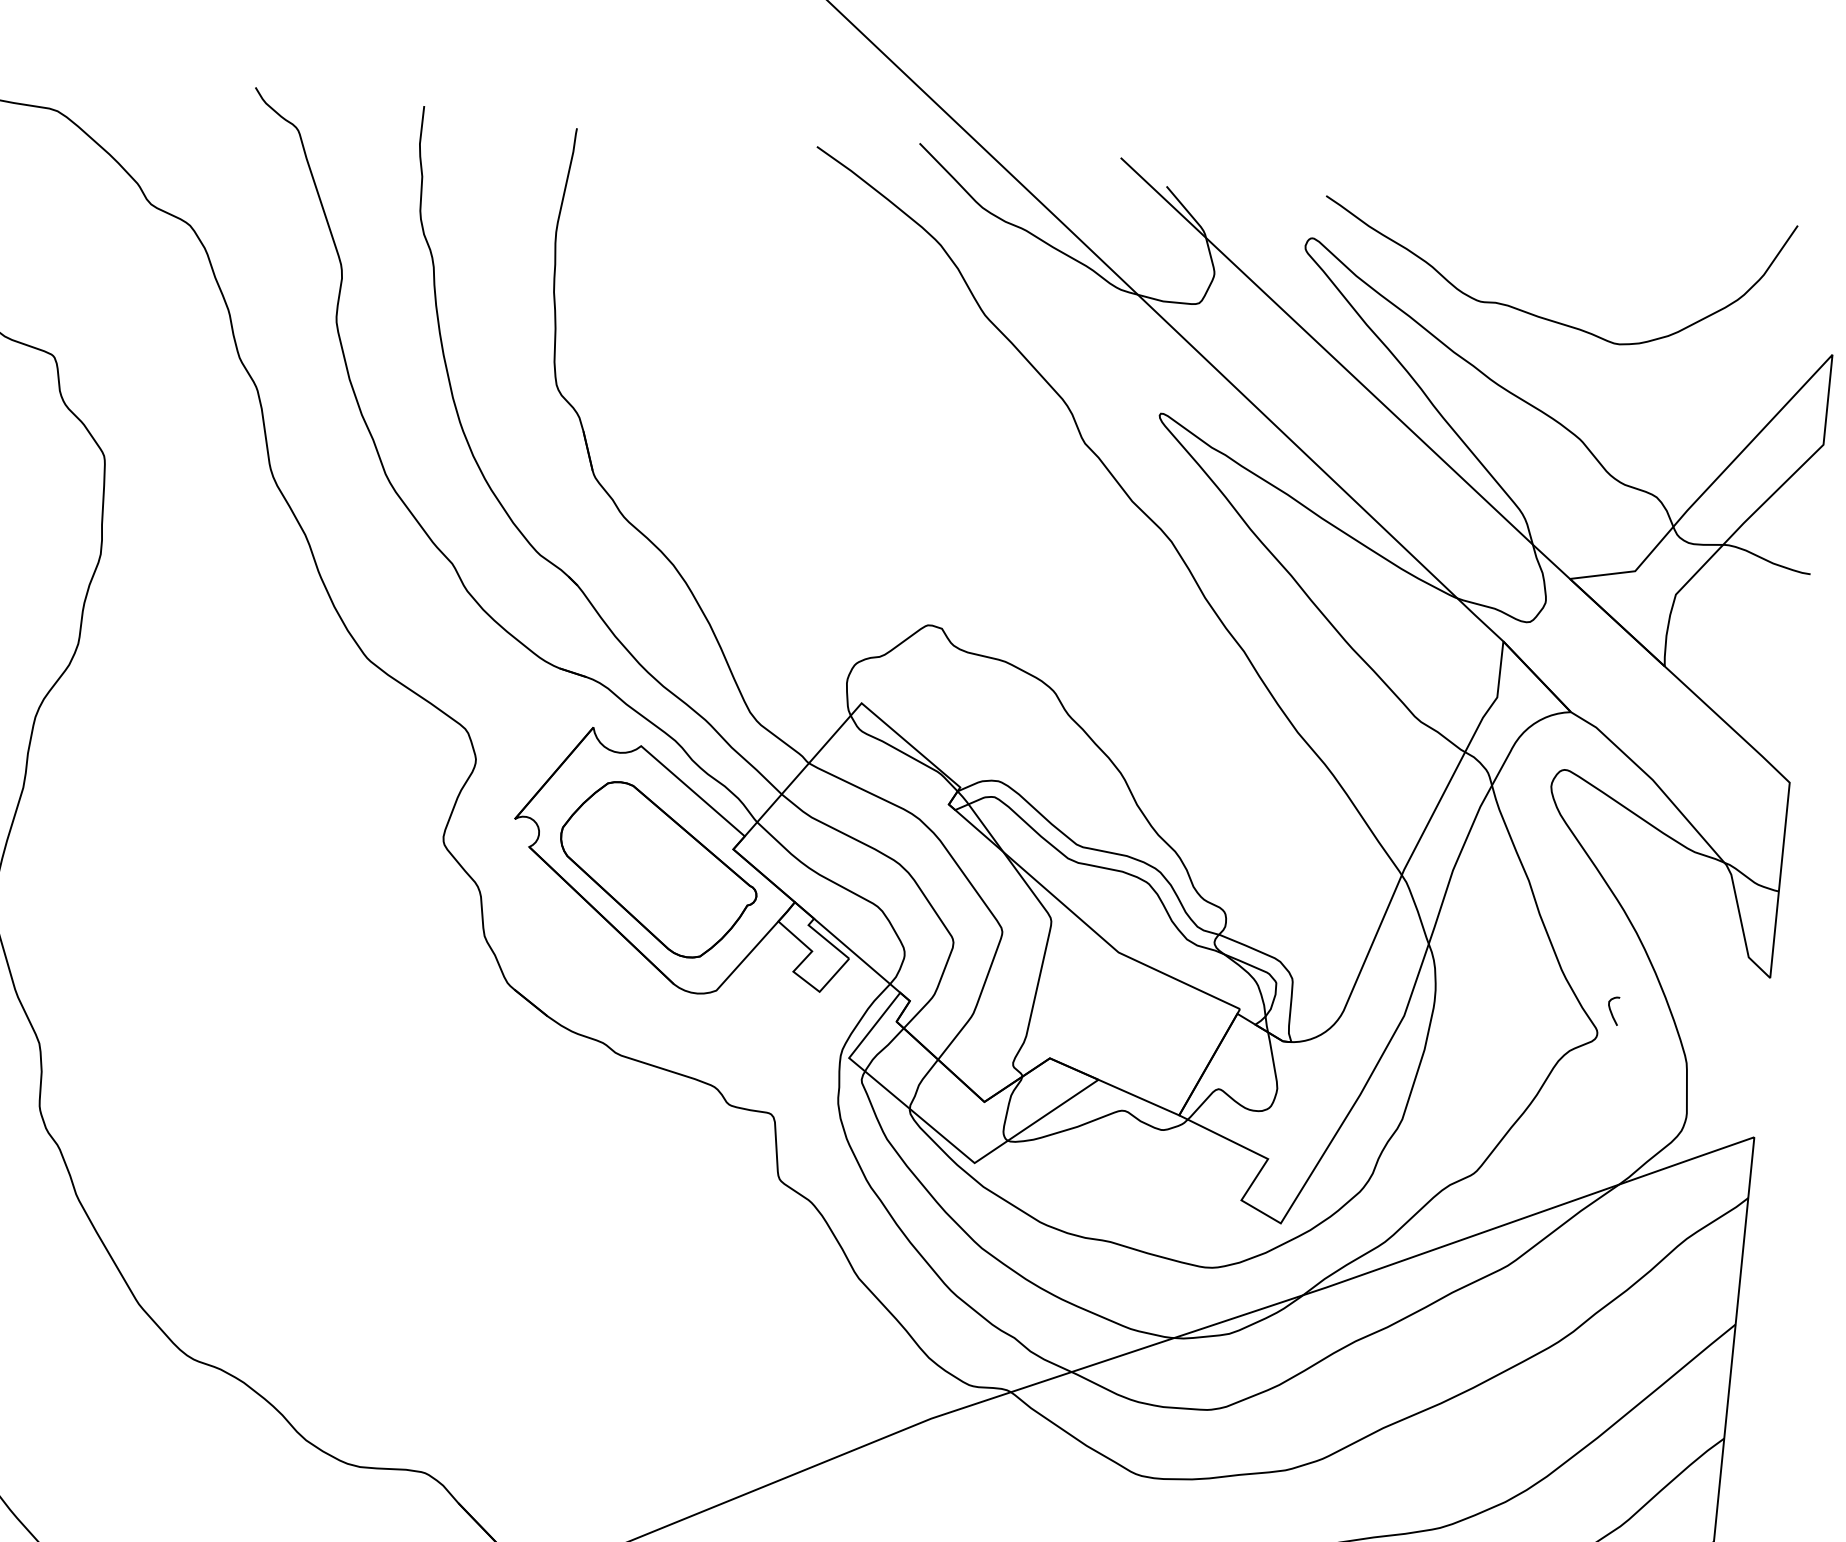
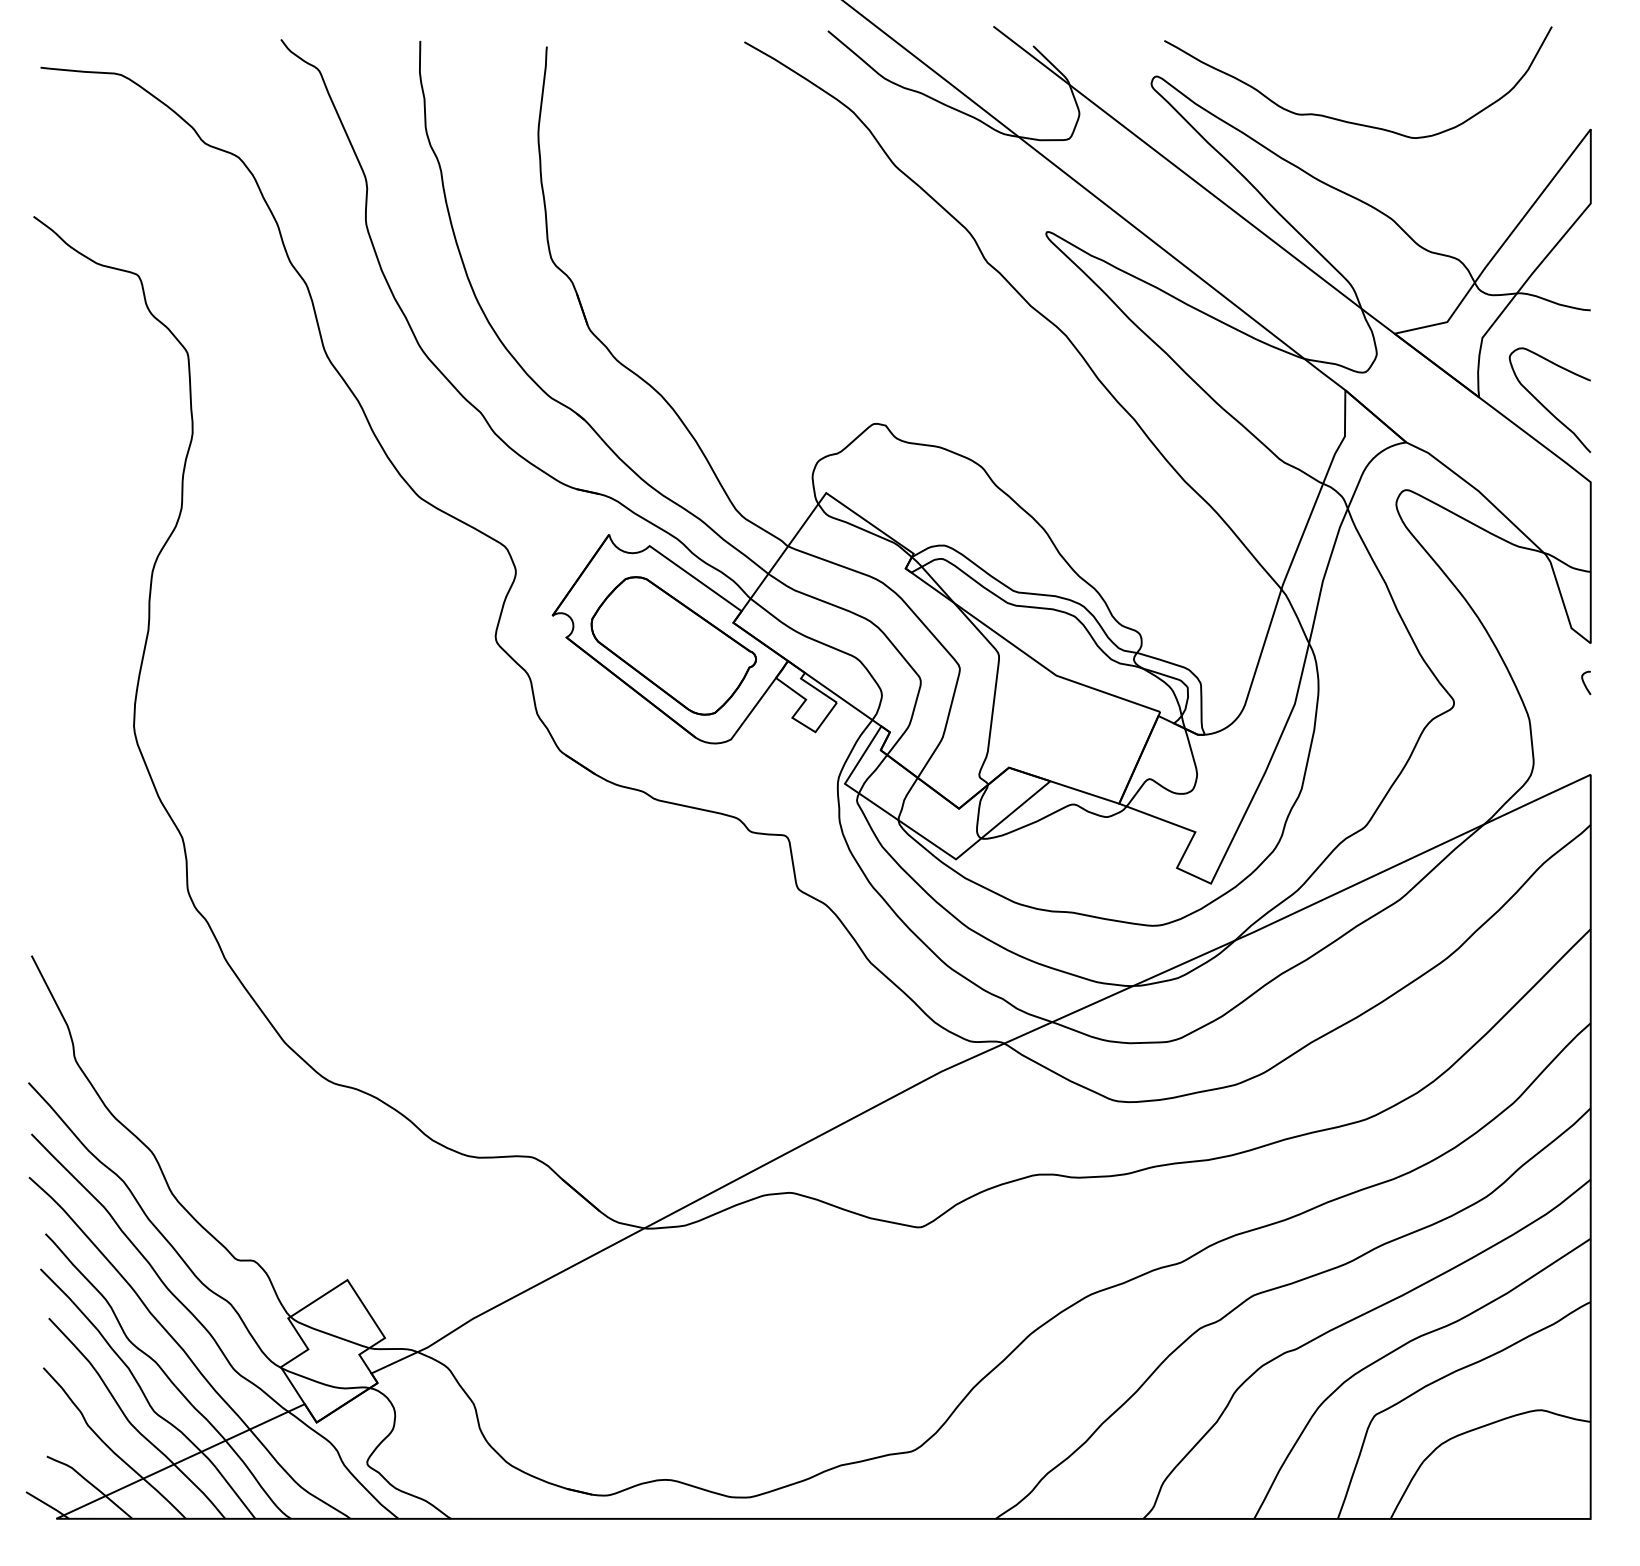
curve: (1741, 682) -> (1543, 404), added
curve: (1612, 1011) -> (1585, 683), moved

